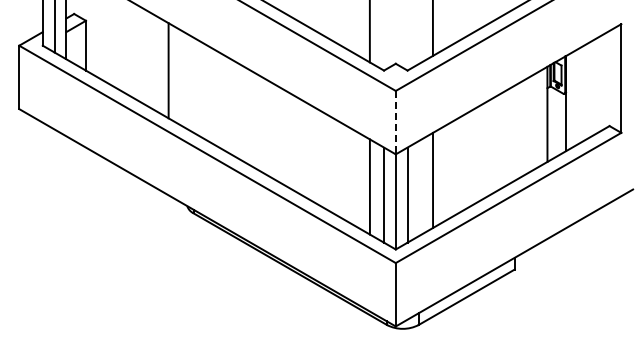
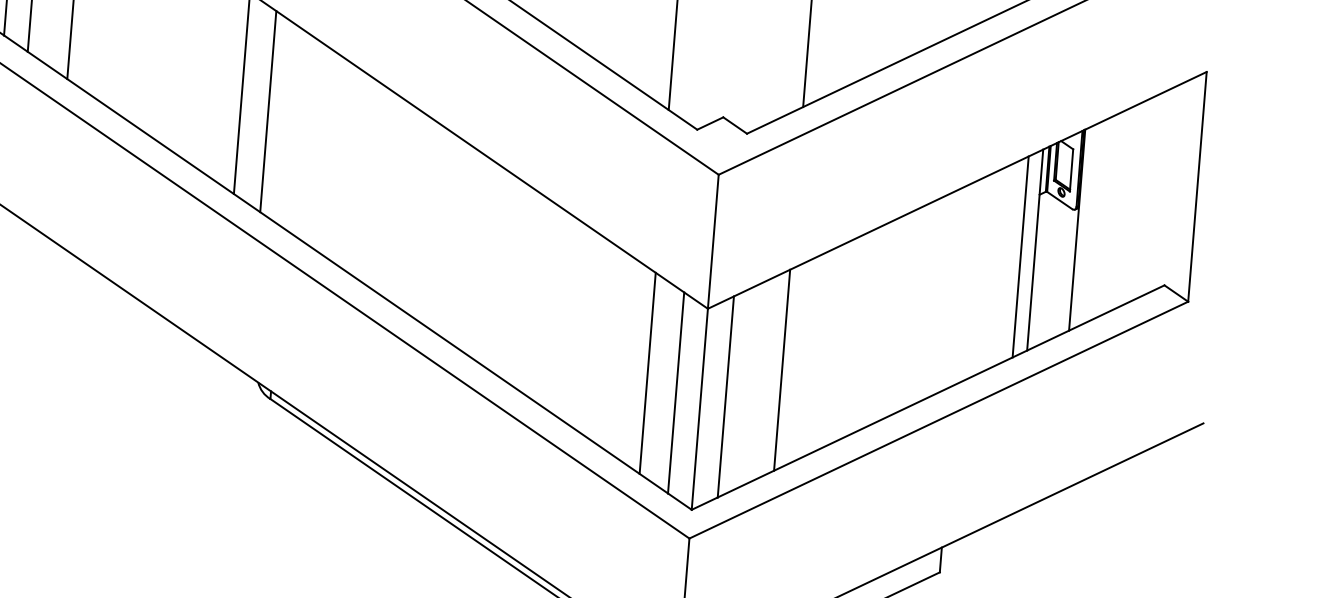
line: (181, 77) -> (268, 109), added
line: (540, 117) -> (1019, 255), added
line: (395, 122) -> (712, 241), dashed -> solid

